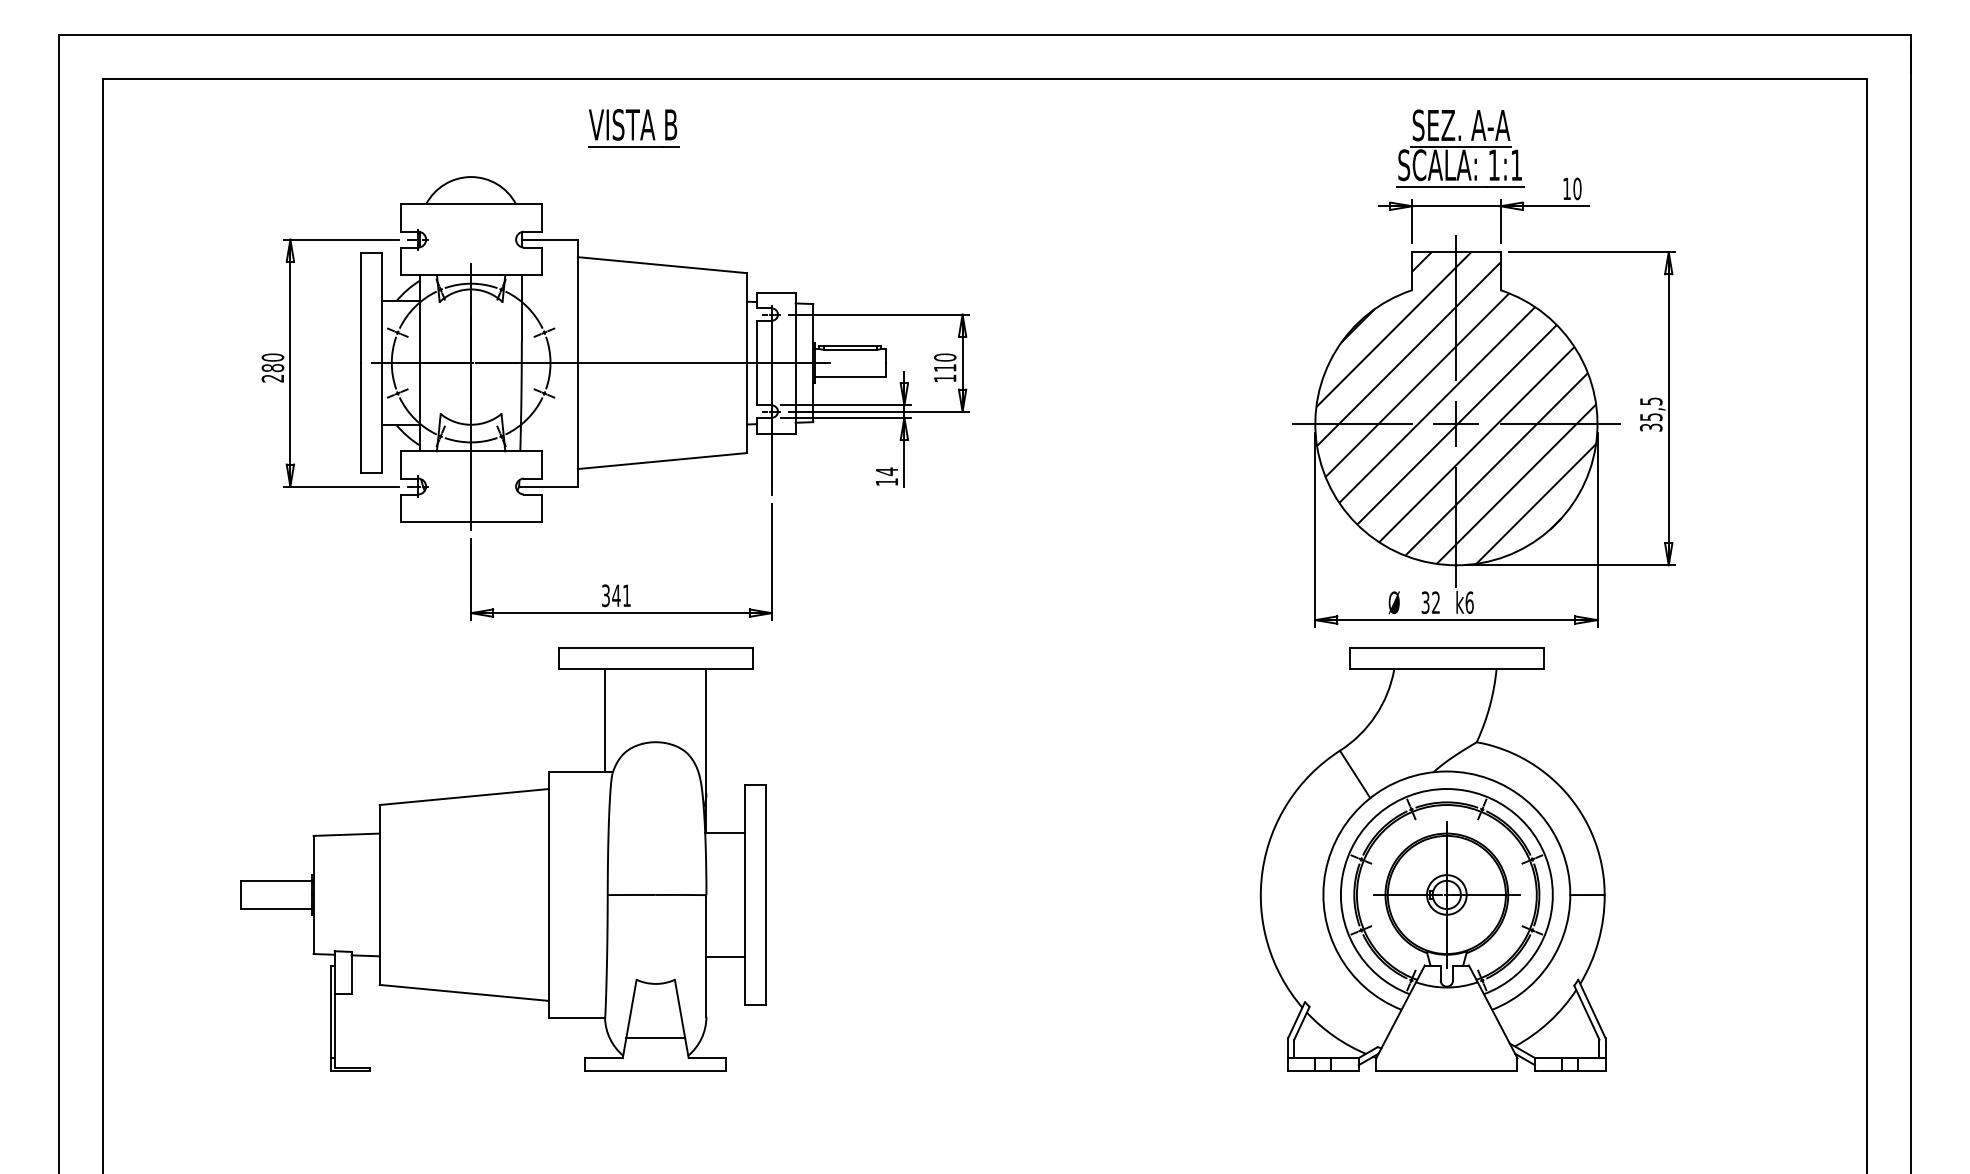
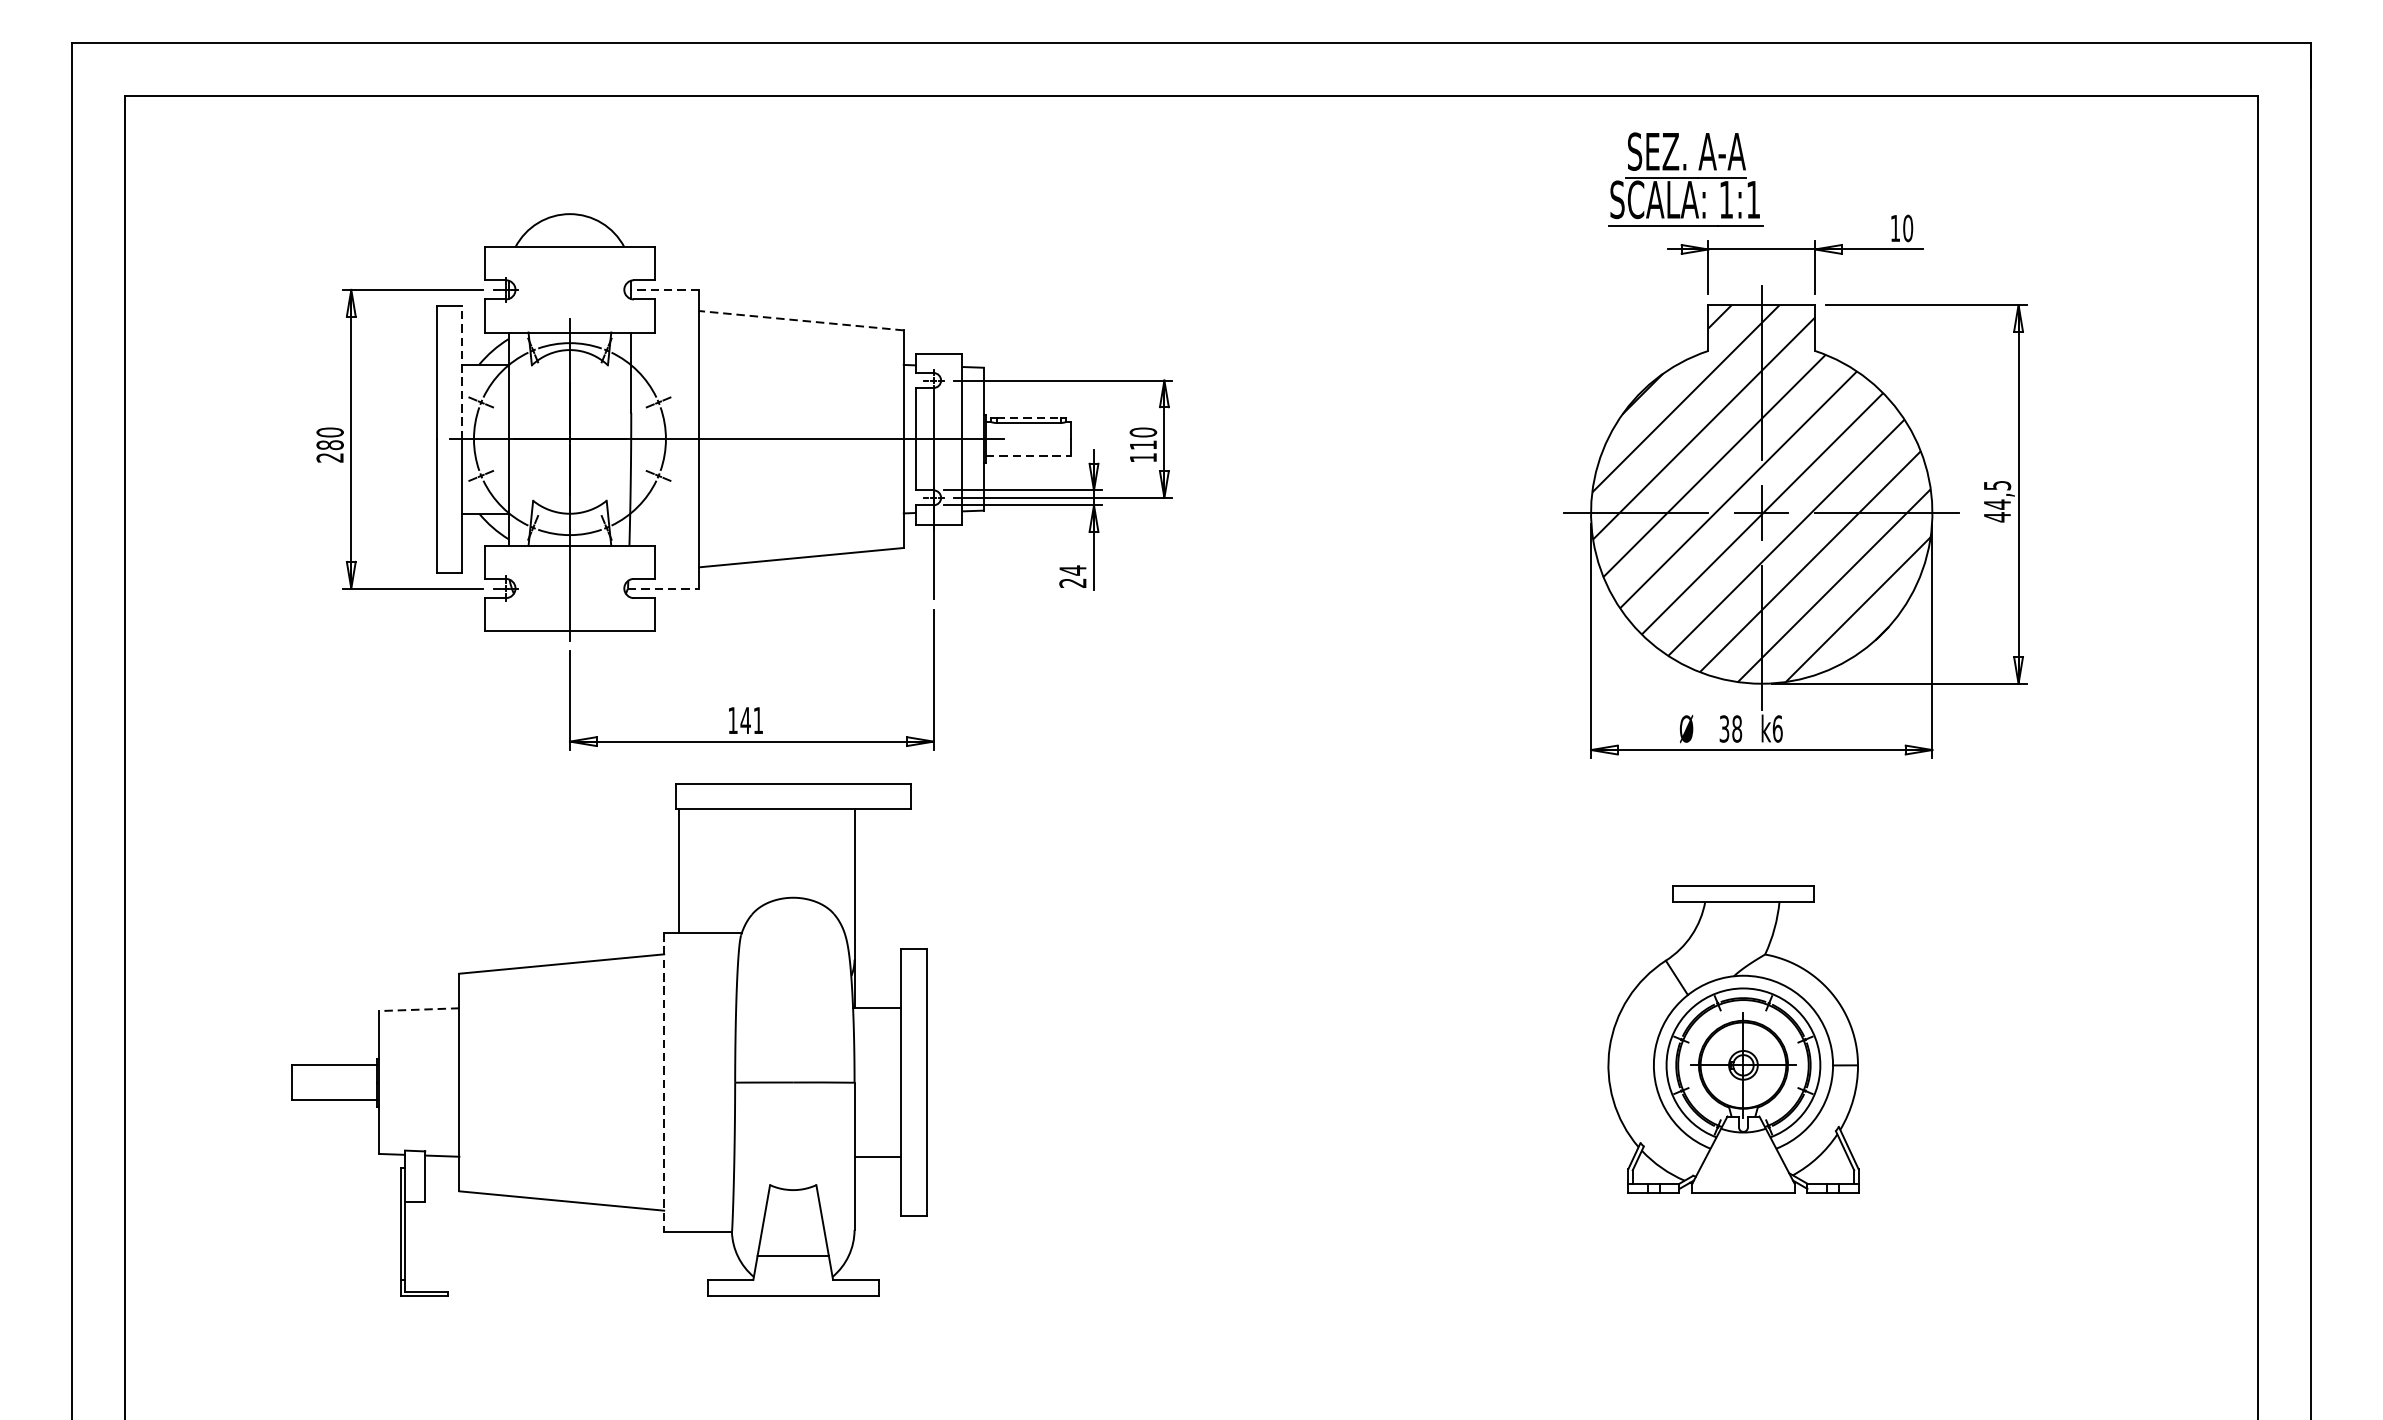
part: (633, 128) -> (766, 155), removed
part: (1460, 148) -> (1685, 179), moved
line: (549, 239) -> (664, 289), solid -> dashed
line: (661, 265) -> (800, 321), solid -> dashed
line: (382, 307) -> (462, 371), solid -> dashed
line: (850, 345) -> (1028, 417), solid -> dashed
line: (850, 377) -> (1028, 456), solid -> dashed
text: (1651, 421) -> (1997, 509), 35,5 -> 44,5
text: (886, 482) -> (1072, 583), 14 -> 24
line: (548, 486) -> (663, 588), solid -> dashed
text: (605, 595) -> (732, 720), 341 -> 141
text: (1436, 602) -> (1737, 728), 32 -> 38
line: (605, 720) -> (679, 871), moved
line: (346, 834) -> (419, 1009), solid -> dashed
part: (1432, 859) -> (1732, 1039), size x0.6
line: (549, 895) -> (664, 1083), solid -> dashed

